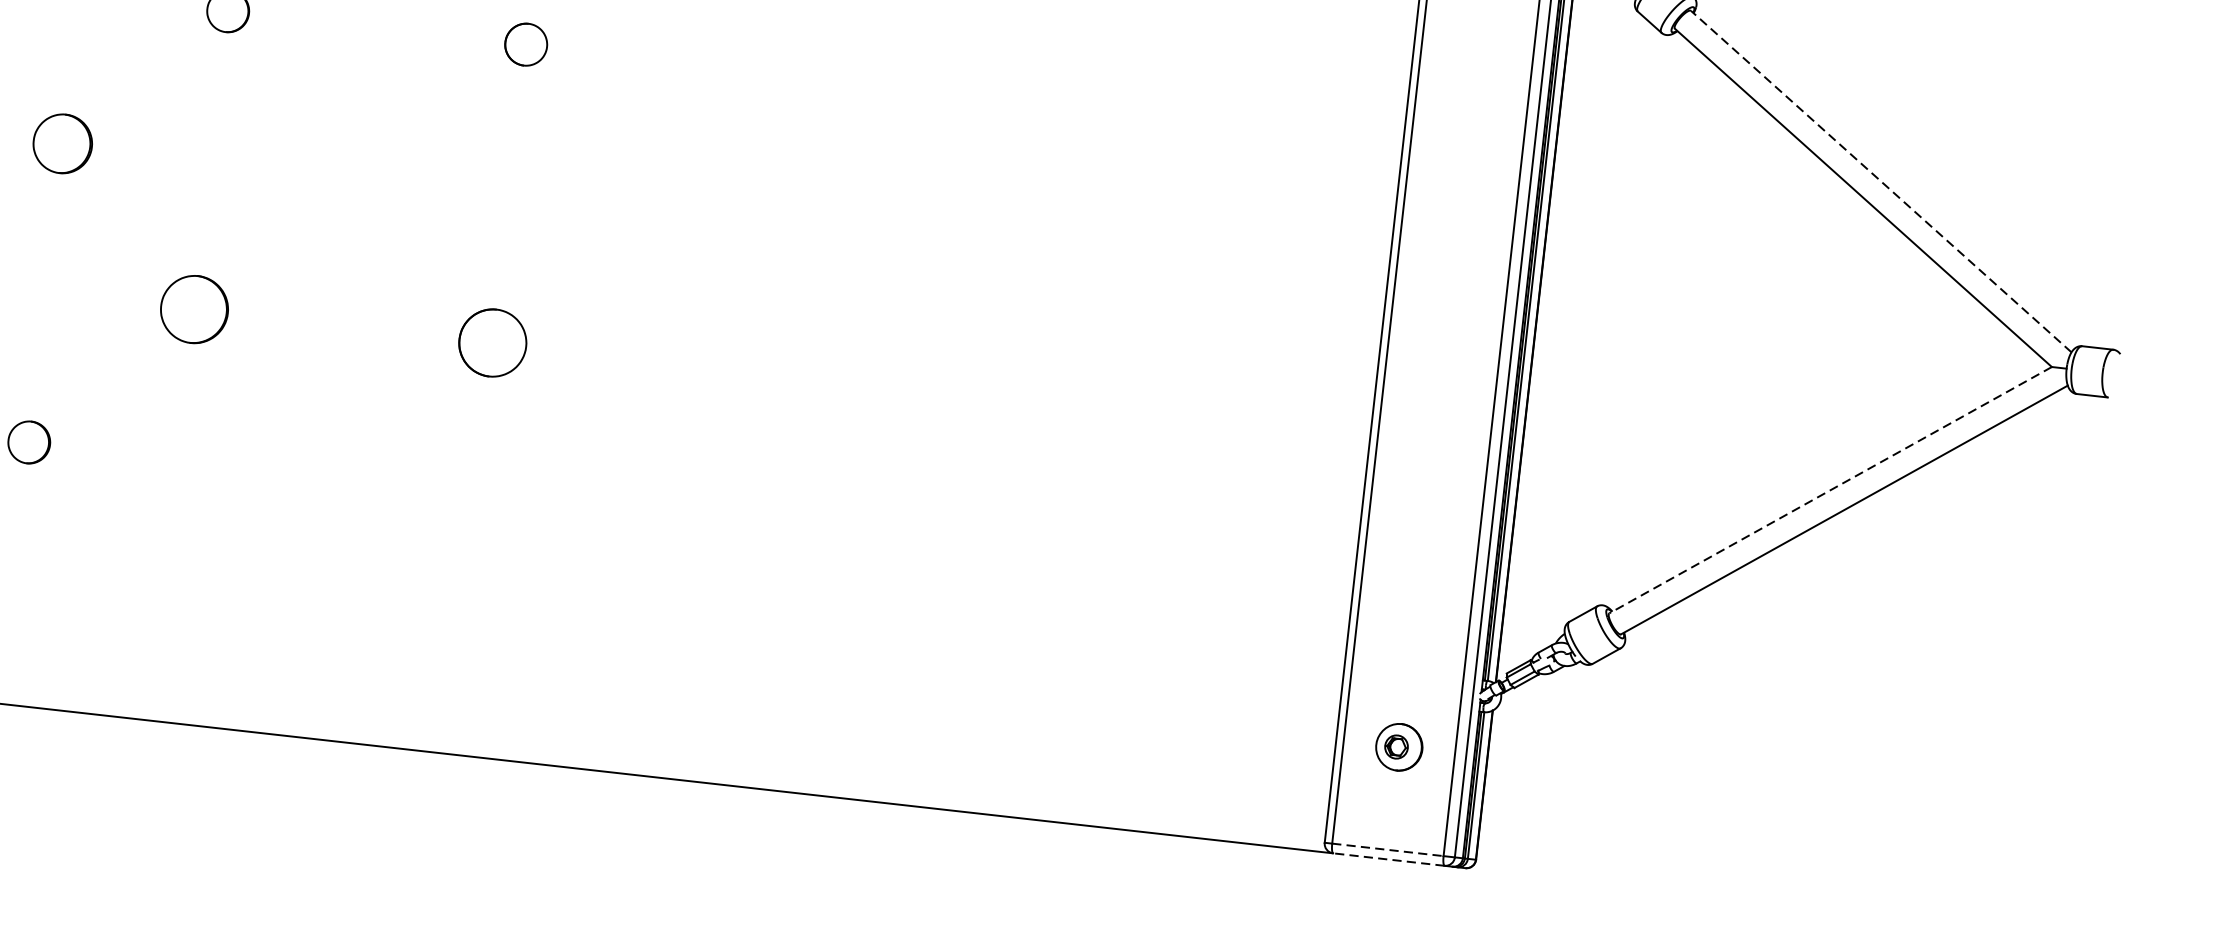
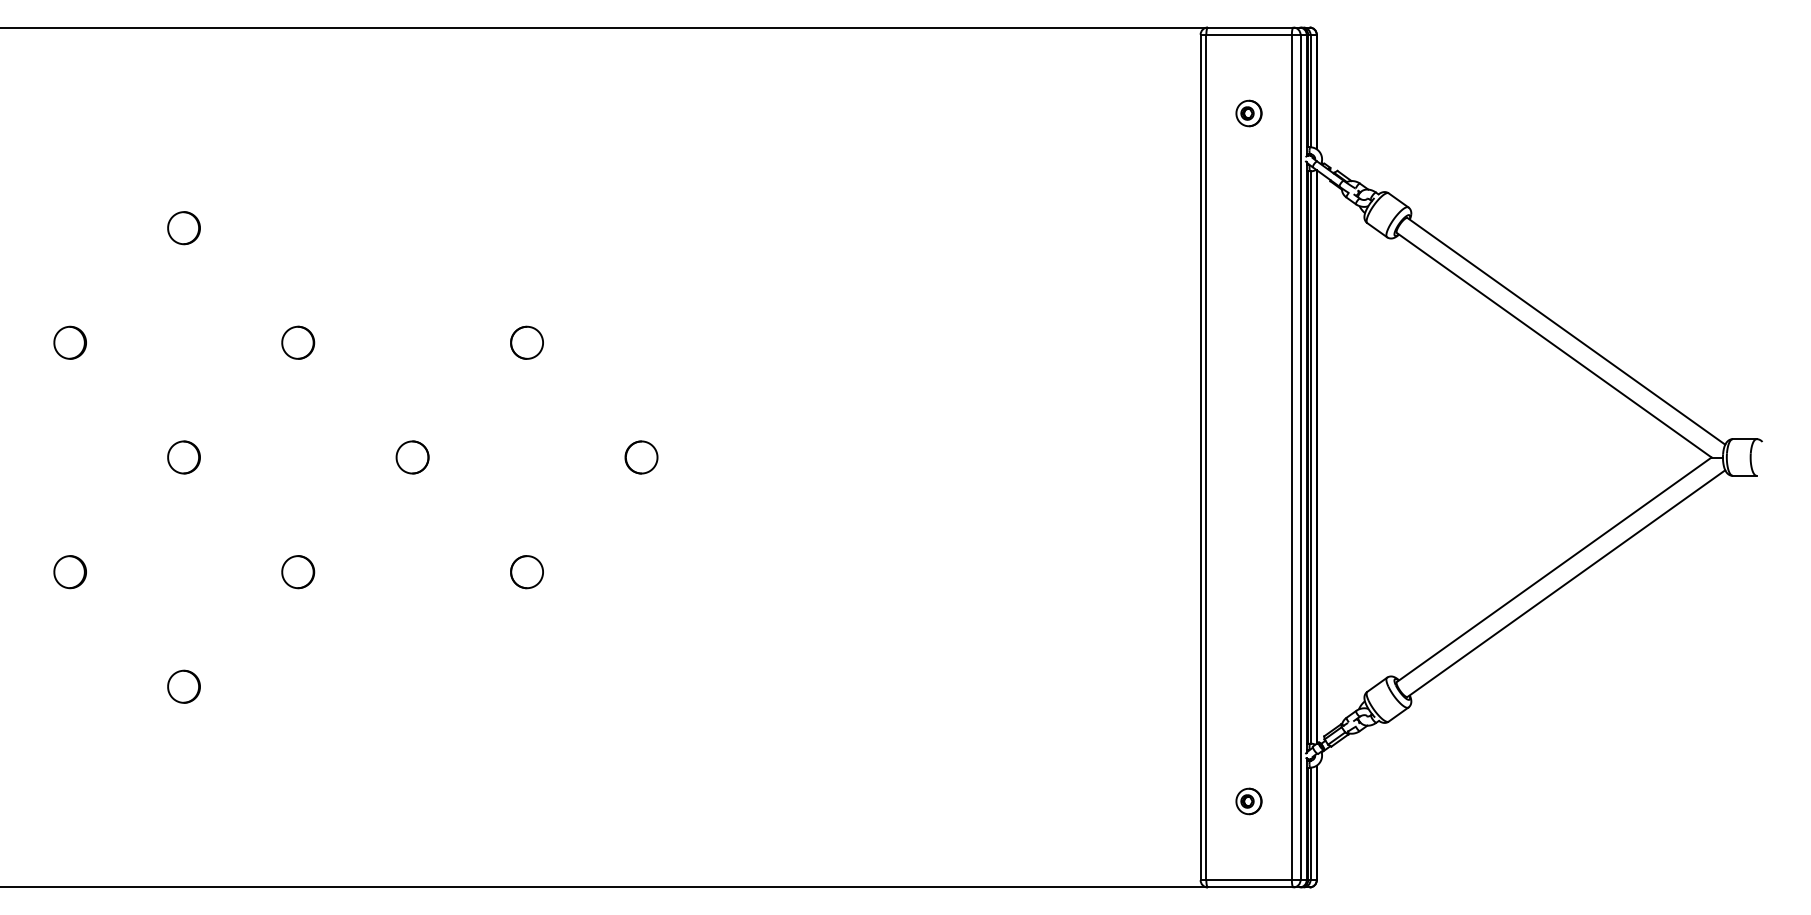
part: (62, 143) -> (183, 457), size x0.71
part: (360, 177) -> (412, 457), added
line: (1881, 181) -> (1566, 331), dashed -> solid
part: (658, 210) -> (641, 457), added
part: (195, 310) -> (298, 572), size x0.62
part: (491, 343) -> (526, 572), size x0.62
line: (1829, 491) -> (1553, 570), dashed -> solid
part: (1398, 747) -> (1248, 801), size x0.71
line: (1388, 850) -> (1249, 880), dashed -> solid
line: (1388, 859) -> (1250, 887), dashed -> solid

